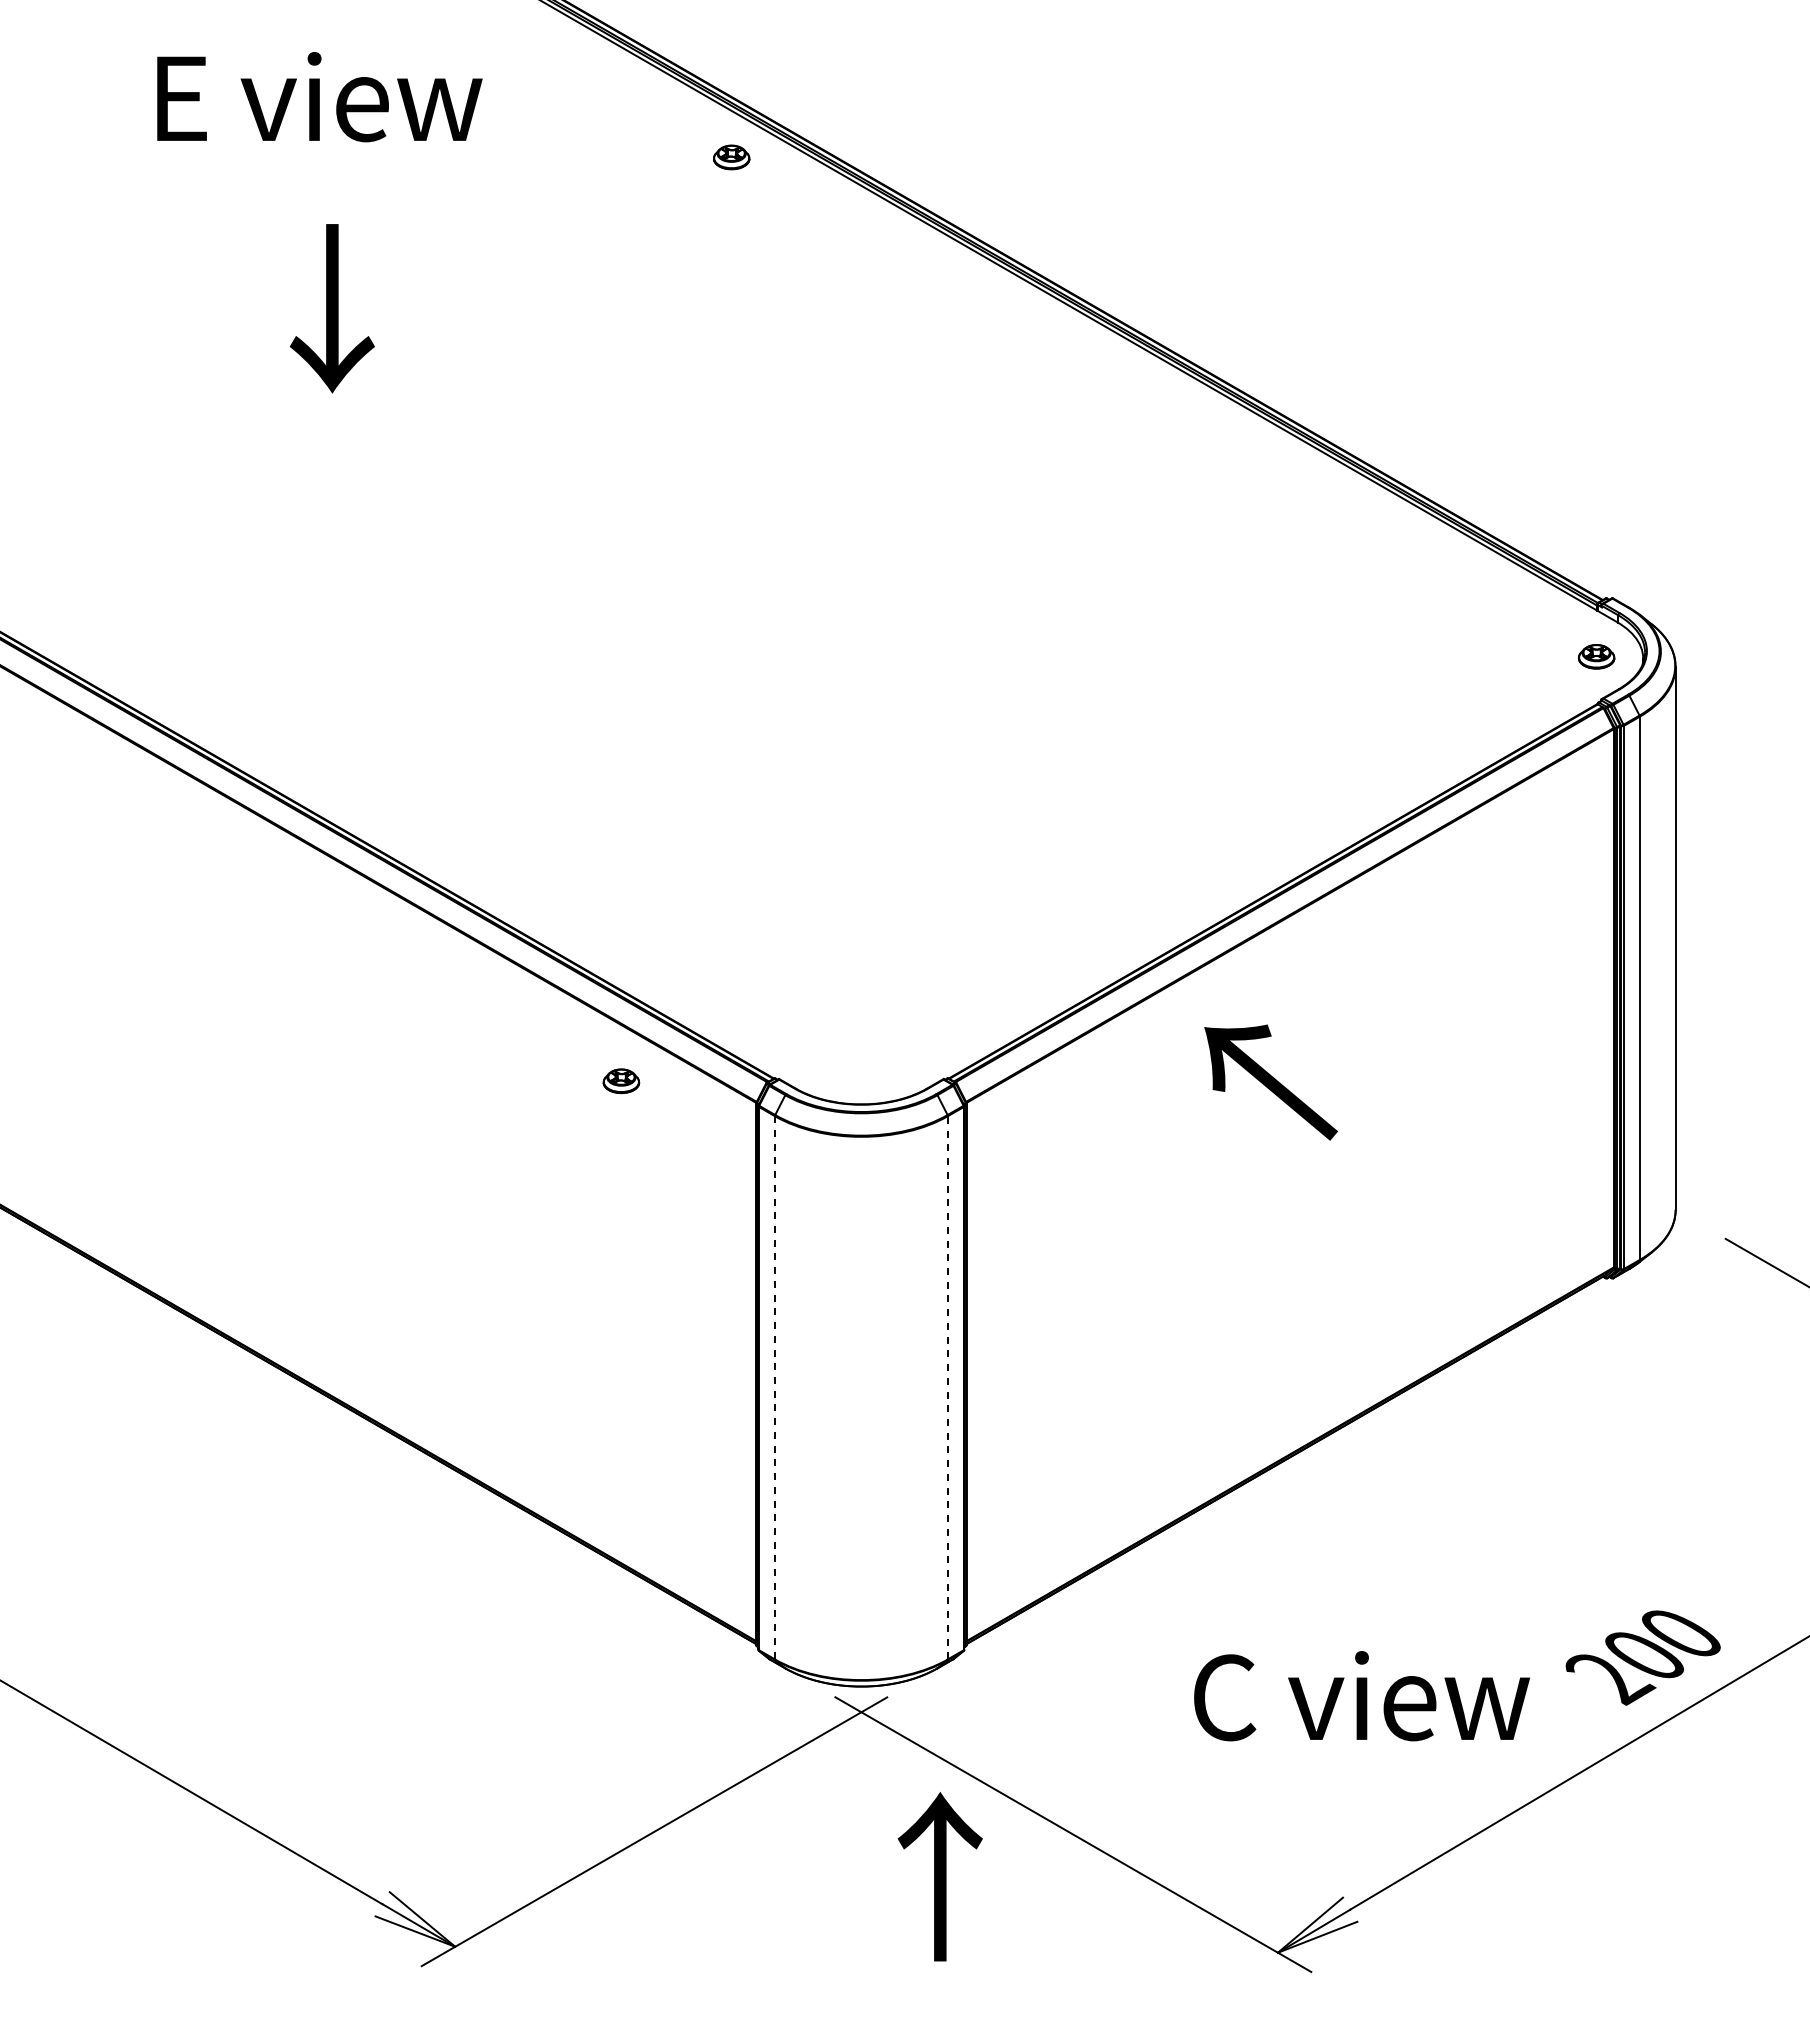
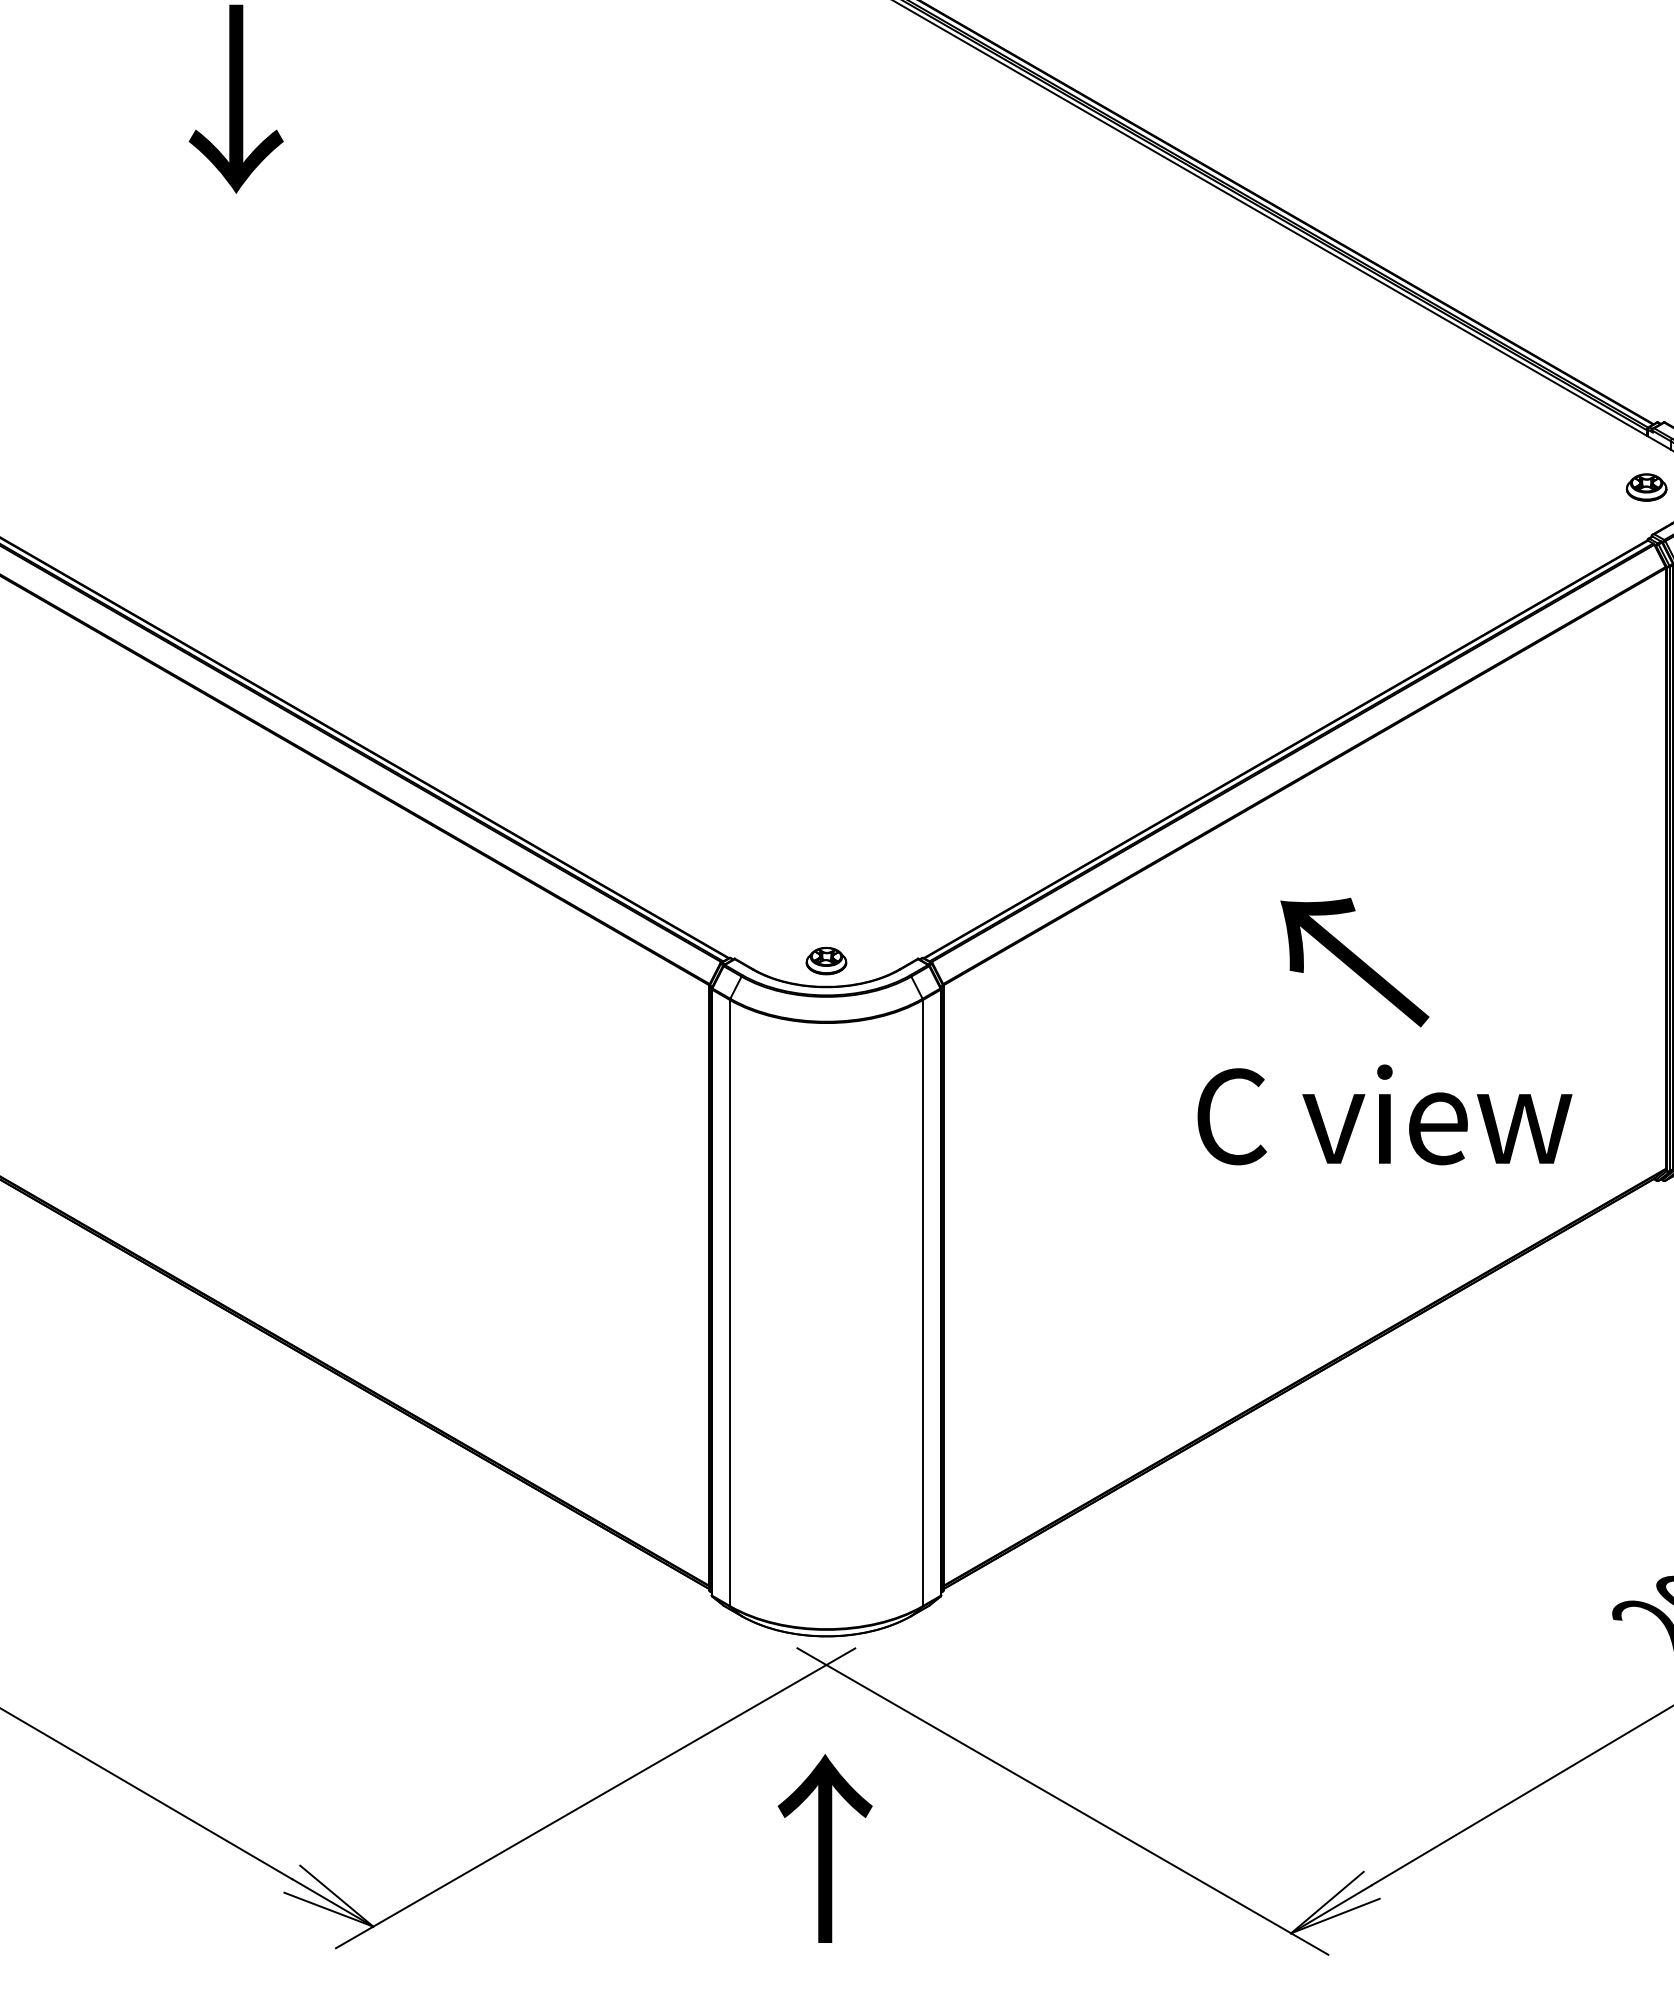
part: (621, 1081) -> (826, 961), moved
text: (1270, 1082) -> (1354, 962), moved
line: (774, 1387) -> (729, 1302), dashed -> solid
line: (947, 1387) -> (922, 1302), dashed -> solid
text: (1361, 1696) -> (1384, 1115), moved
text: (939, 1876) -> (824, 1848), moved

